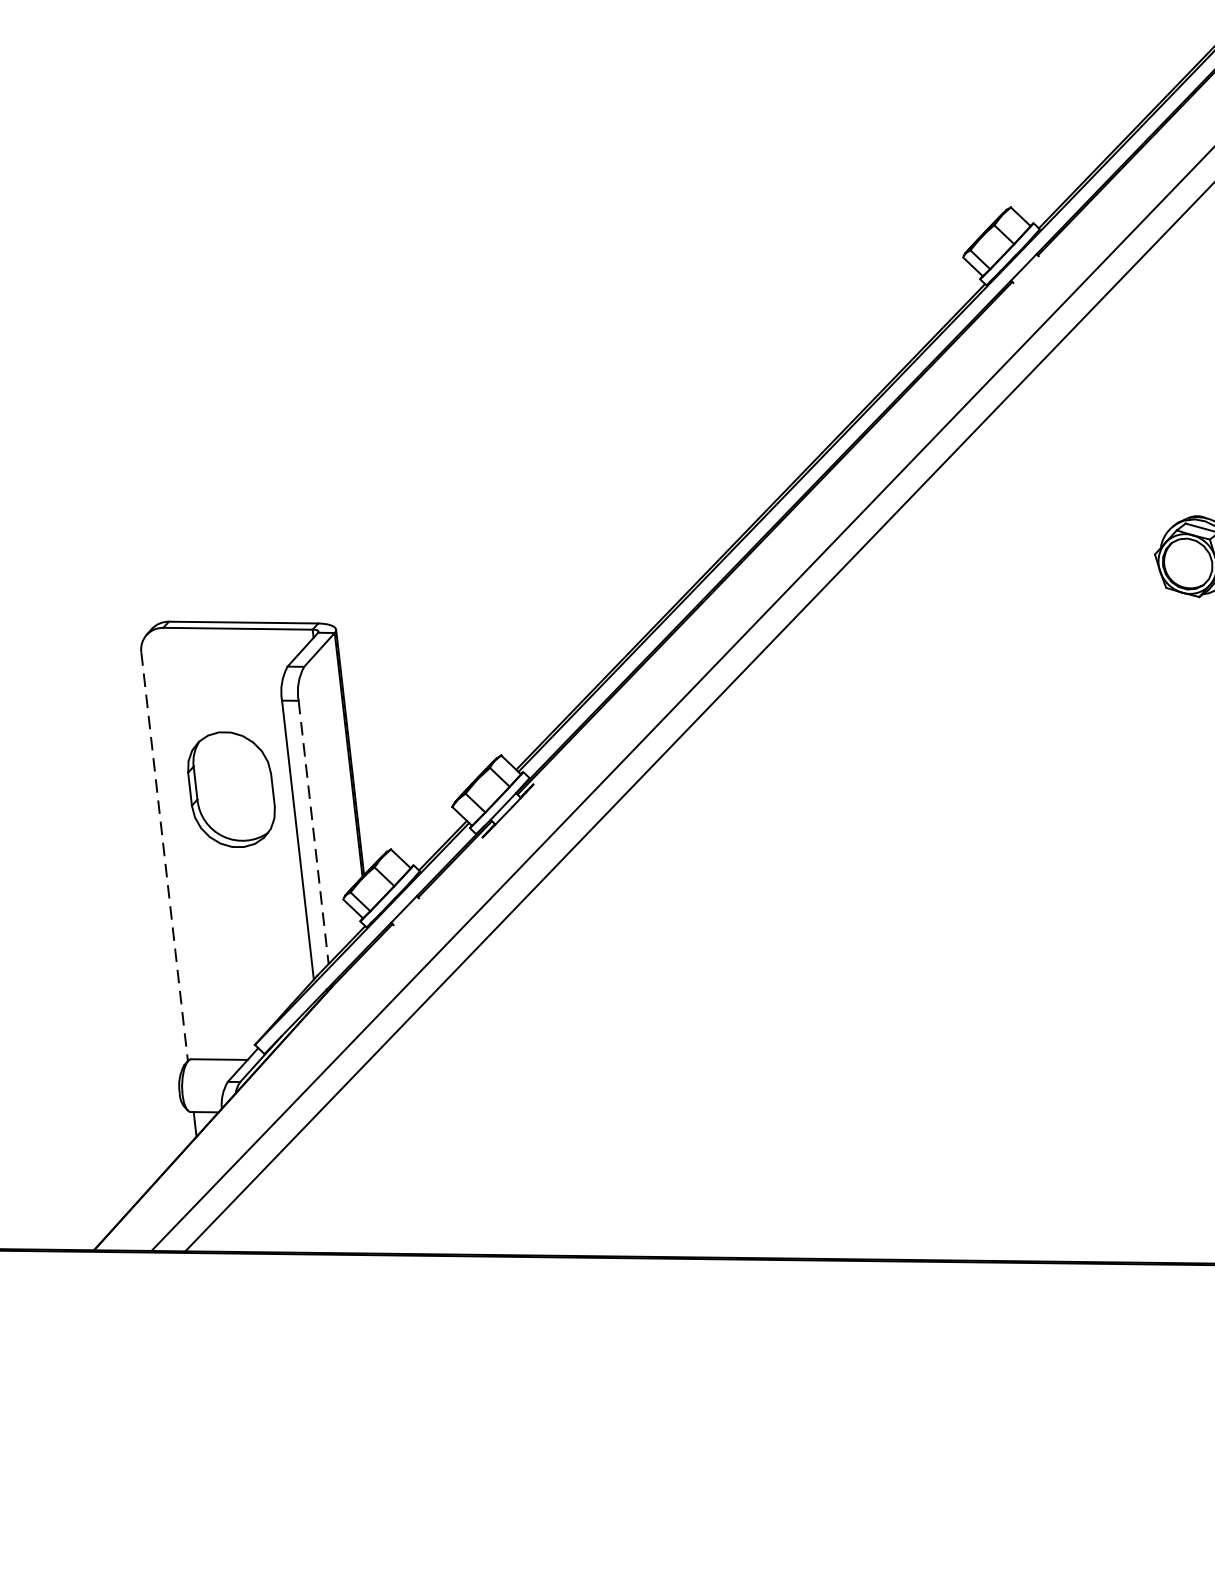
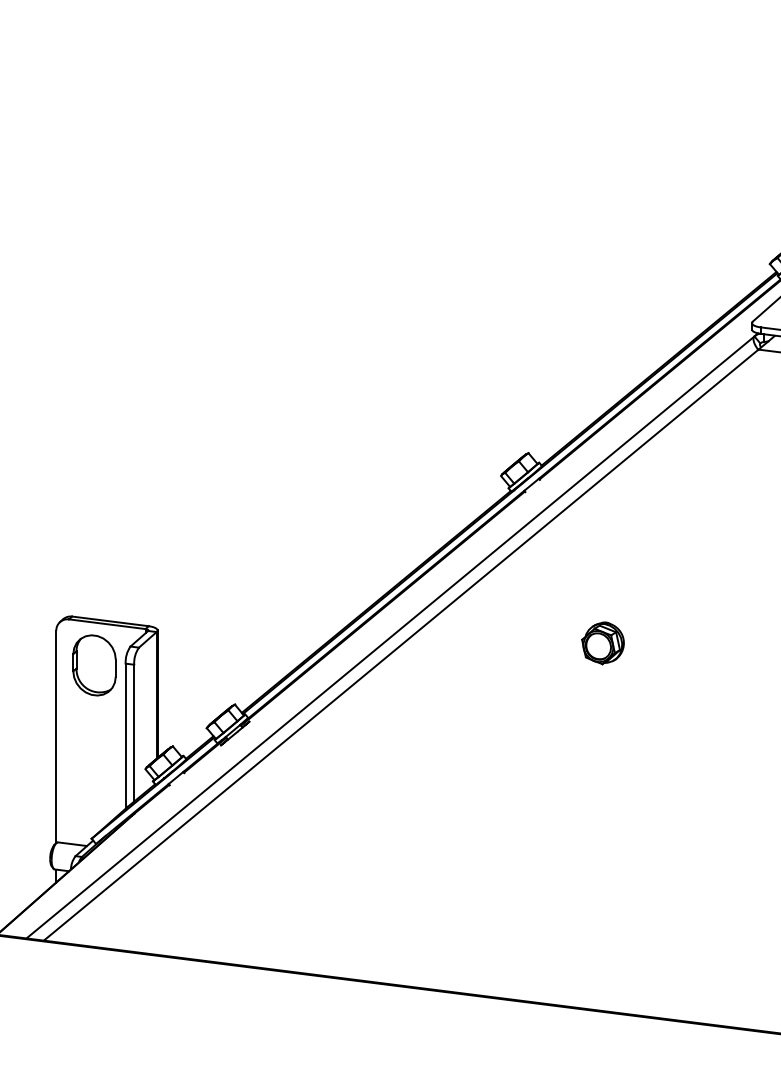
part: (231, 789) -> (94, 665), moved
line: (314, 833) -> (134, 733), dashed -> solid
line: (165, 857) -> (56, 737), dashed -> solid

